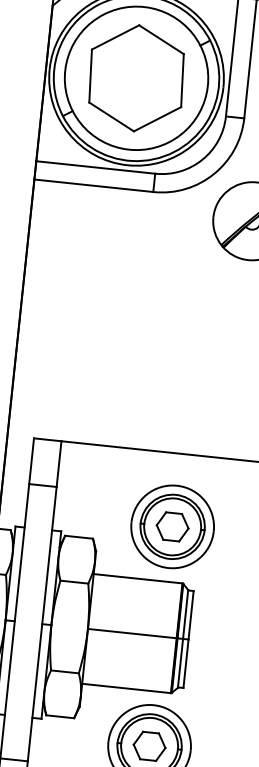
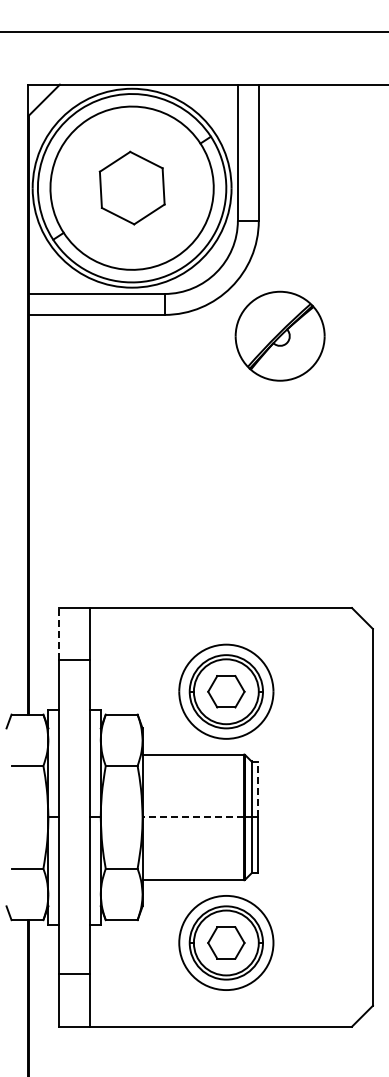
part: (136, 77) -> (132, 187), size x0.6
line: (31, 460) -> (58, 633), solid -> dashed
line: (190, 615) -> (257, 789), solid -> dashed
line: (132, 633) -> (193, 817), solid -> dashed

